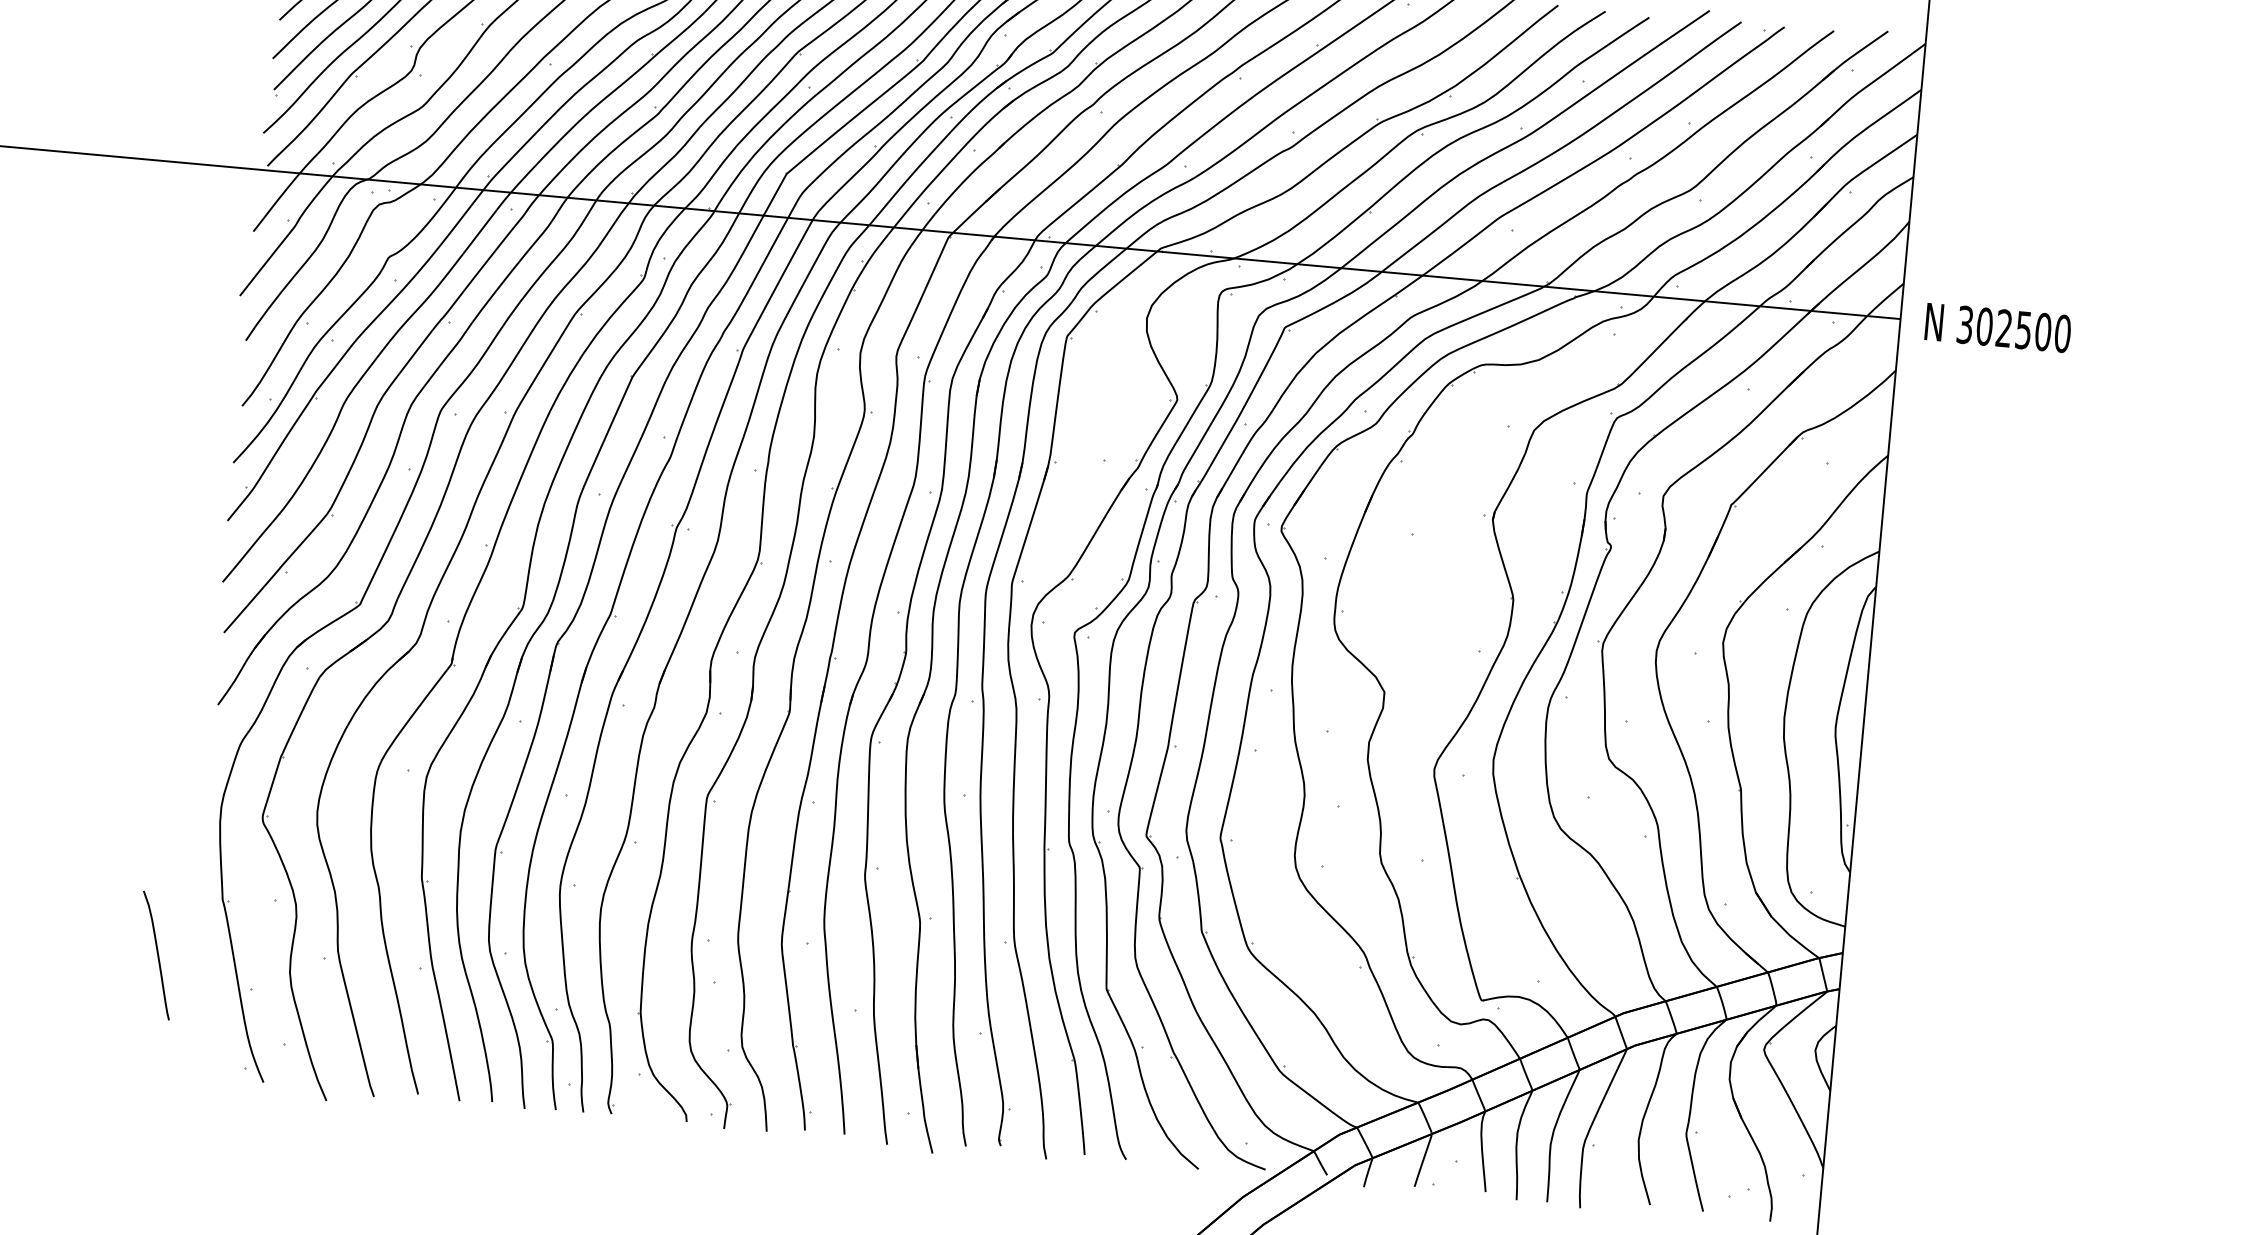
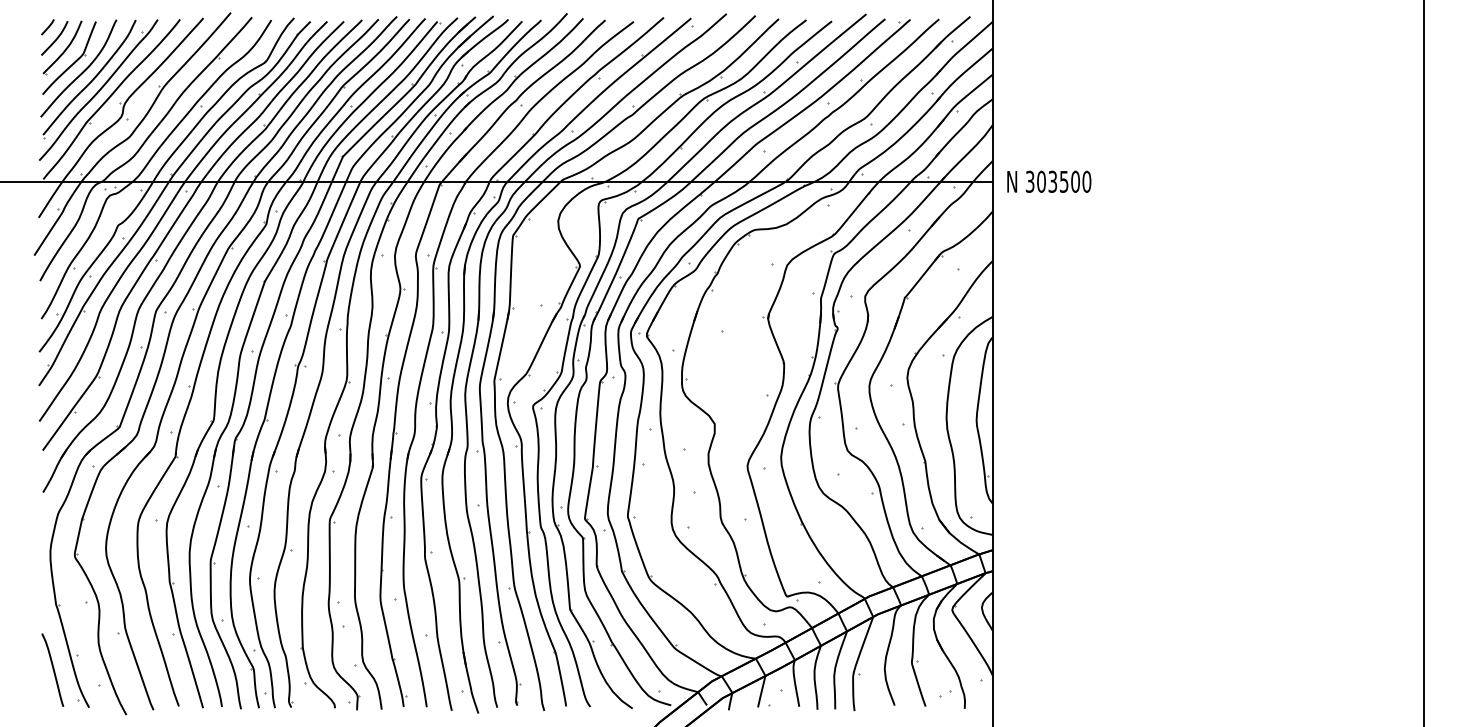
text: (2003, 327) -> (1052, 181), 302500 -> 303500
curve: (156, 954) -> (52, 669), moved

